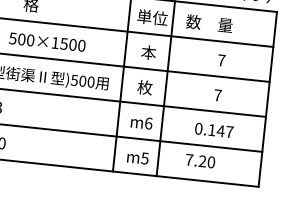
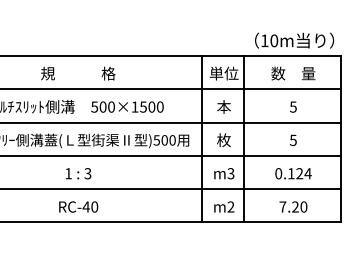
text: (209, 23) -> (293, 73), moved
text: (220, 59) -> (292, 106), 7 -> 5
text: (216, 95) -> (292, 140), 7 -> 5
text: (148, 123) -> (230, 173), m6 -> m3
text: (224, 131) -> (303, 173), 0.147 -> 0.124
text: (144, 157) -> (230, 206), m5 -> m2
text: (200, 160) -> (293, 206), moved

